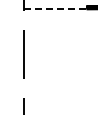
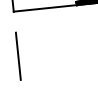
line: (55, 9) -> (45, 8), dashed -> solid

